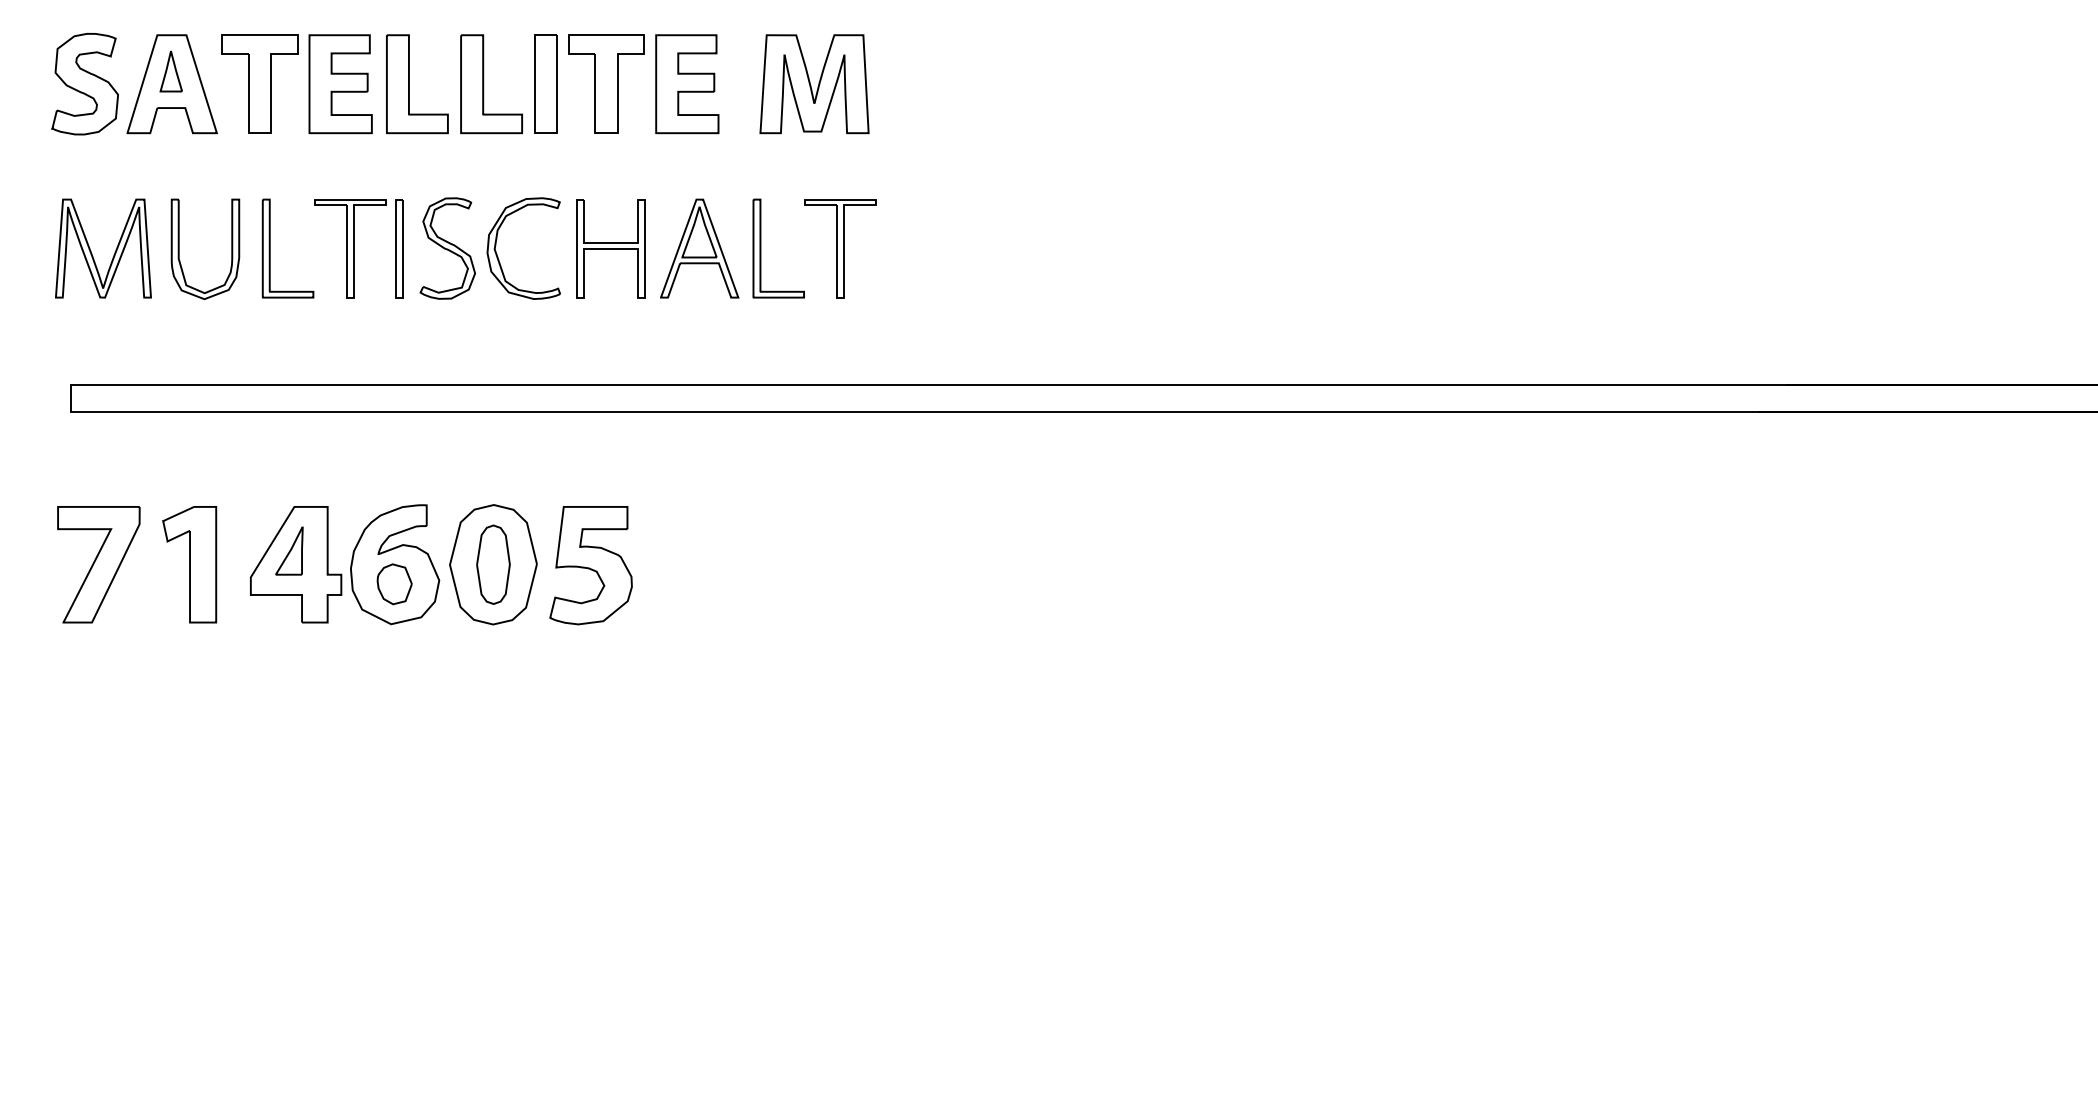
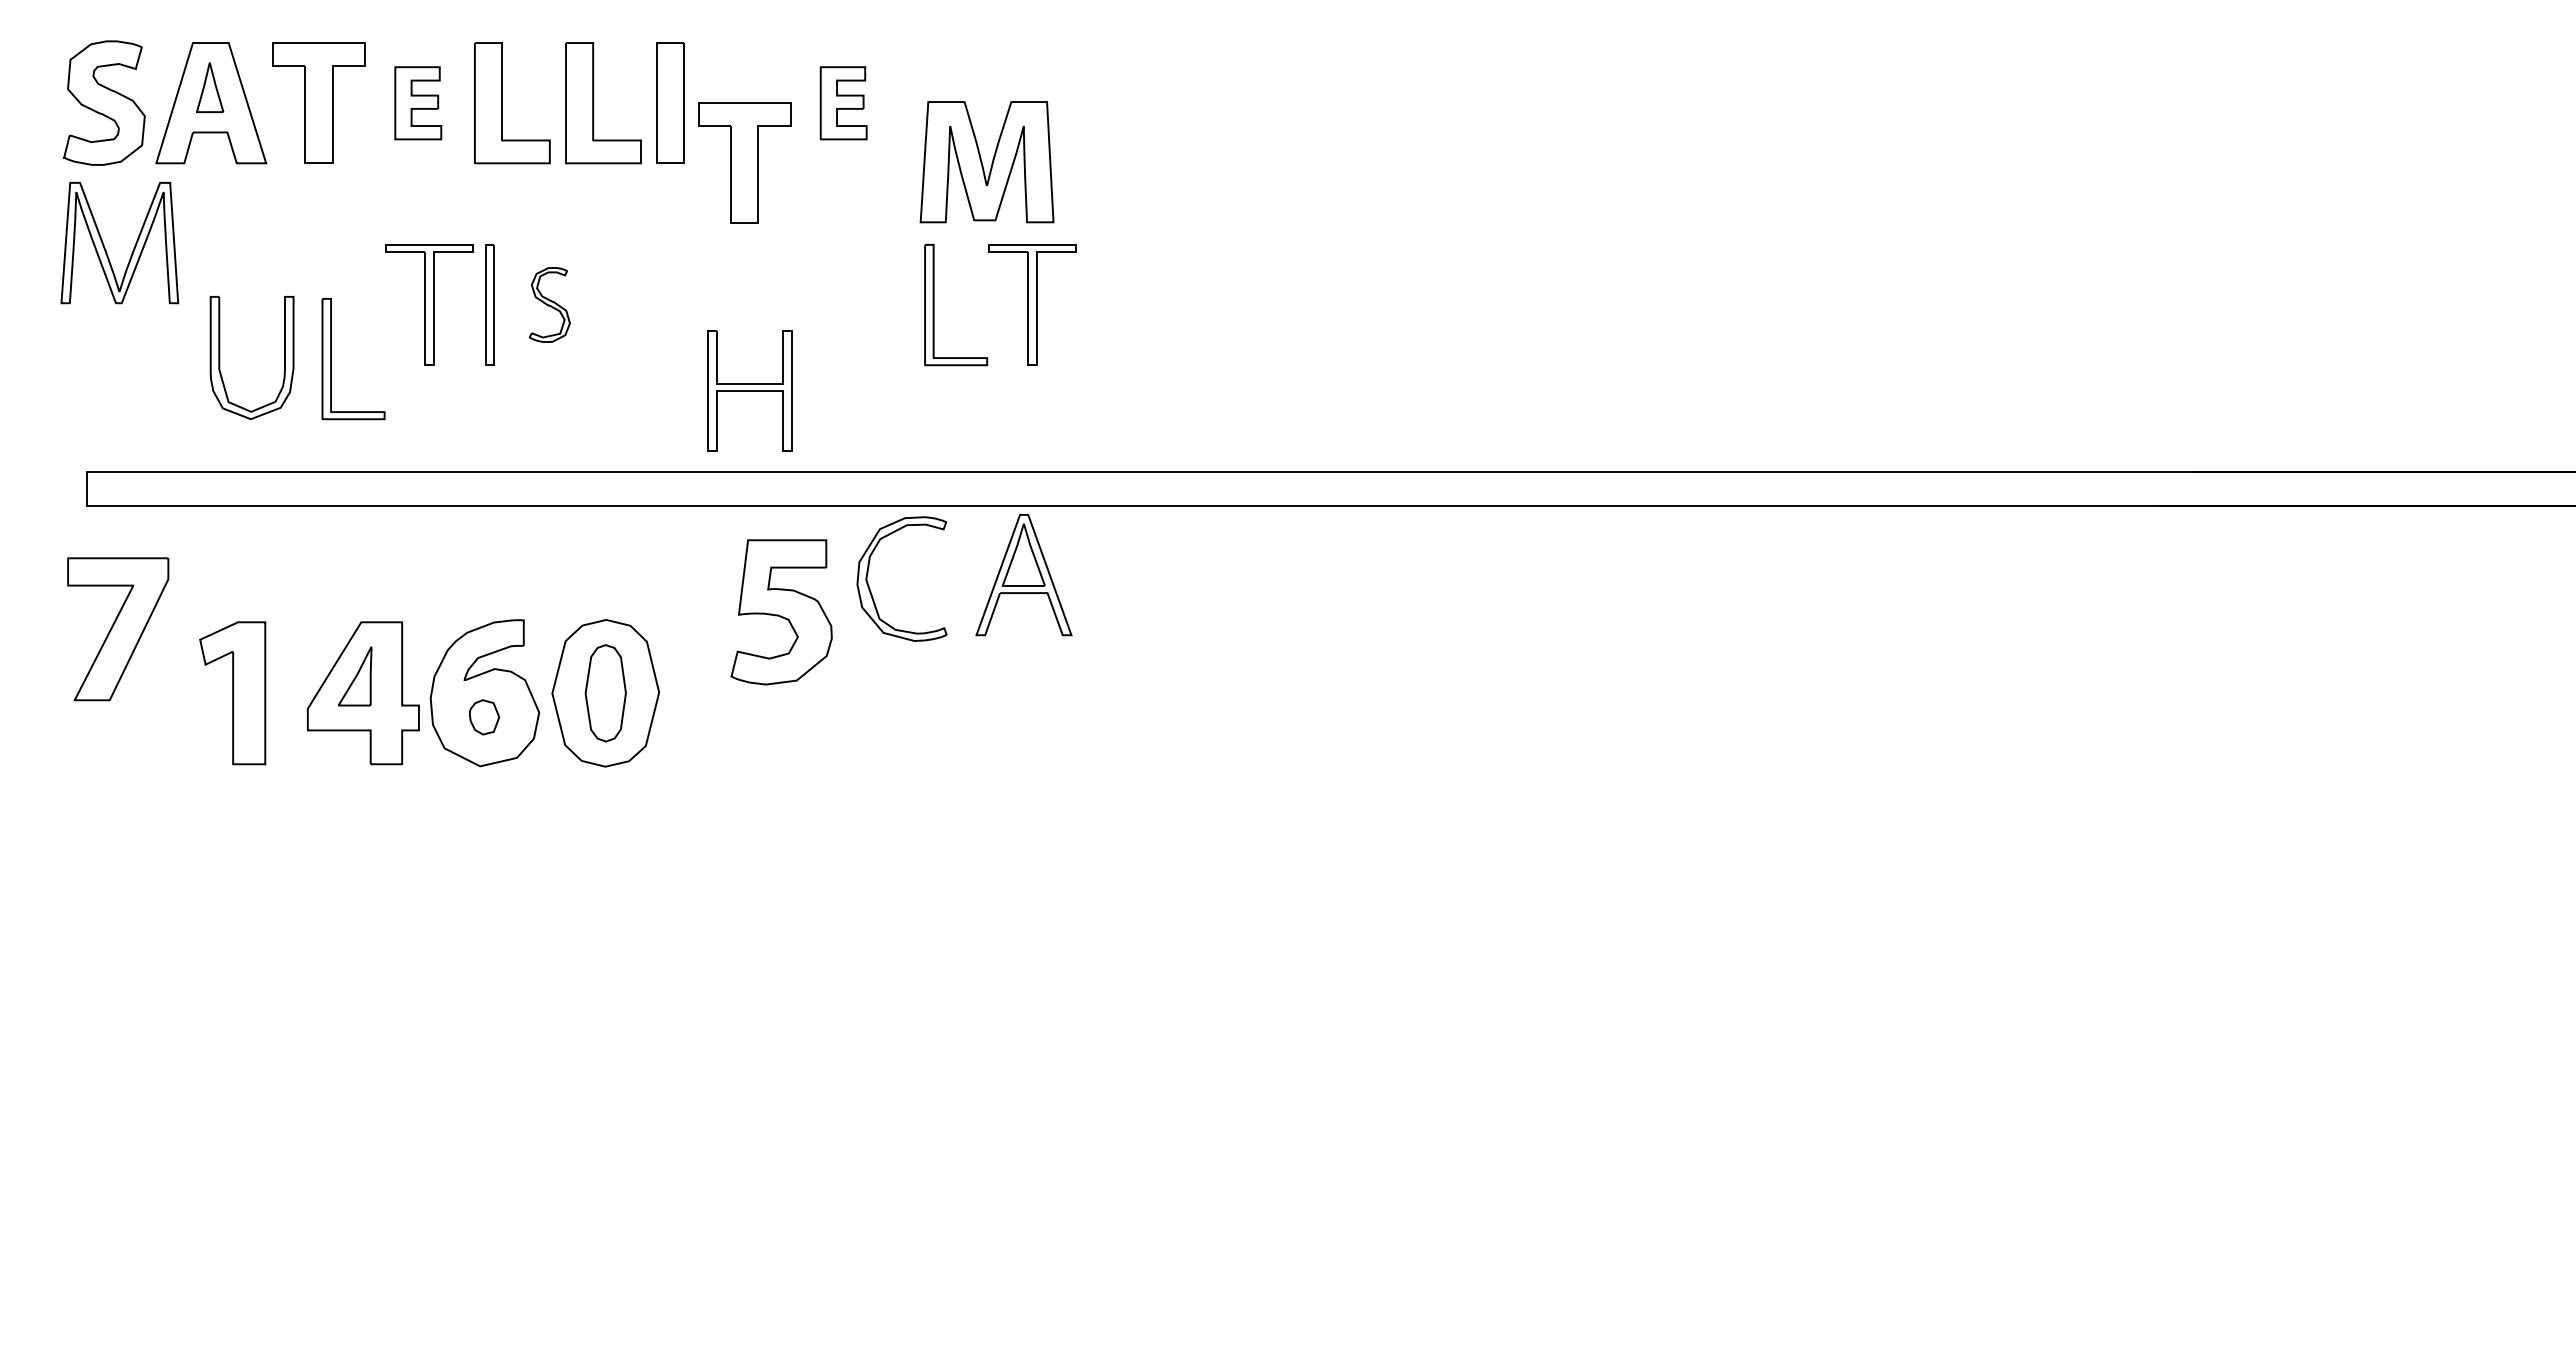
part: (606, 83) -> (744, 162), moved
part: (340, 84) -> (418, 103), size x0.6
part: (687, 84) -> (843, 103), size x0.6
part: (814, 84) -> (986, 162), moved
part: (179, 248) -> (220, 357), moved
part: (270, 248) -> (331, 359), moved
part: (447, 248) -> (549, 304), size x0.6
part: (610, 248) -> (749, 390), moved
part: (699, 248) -> (1023, 575), moved
part: (91, 252) -> (105, 247), moved
part: (498, 256) -> (870, 588), moved
part: (99, 564) -> (118, 629), moved
part: (590, 565) -> (781, 612), moved
part: (394, 584) -> (484, 717), size x0.7

